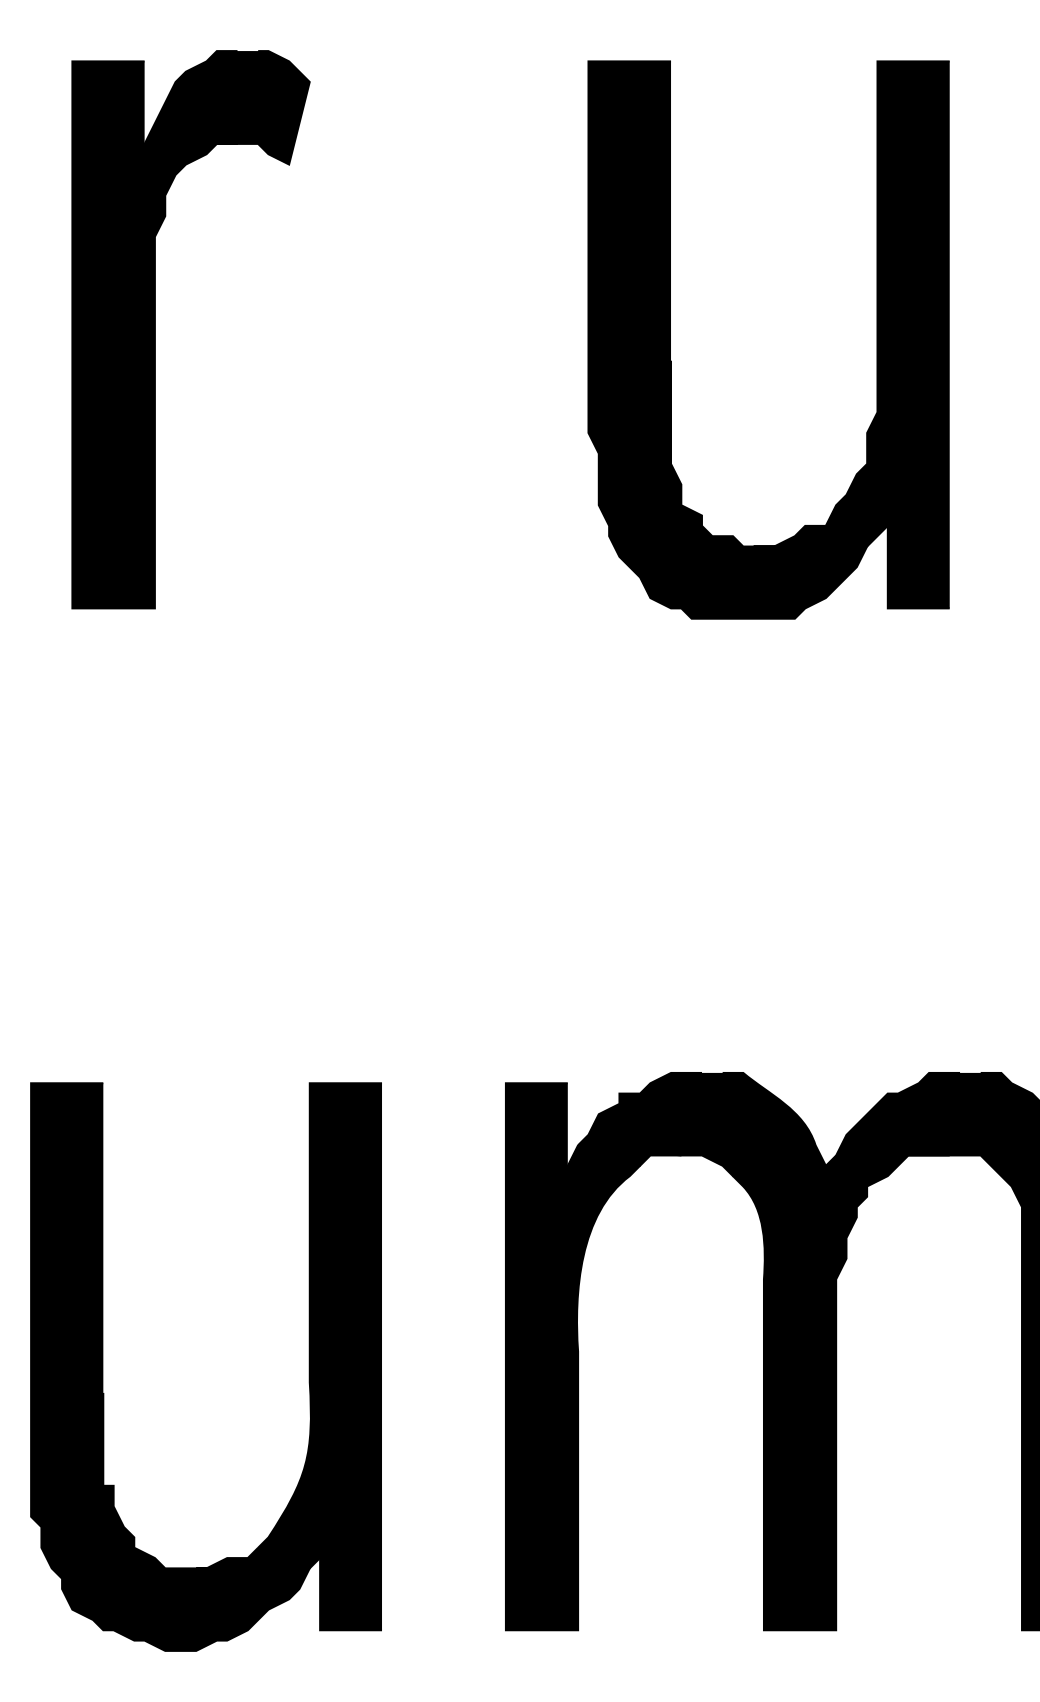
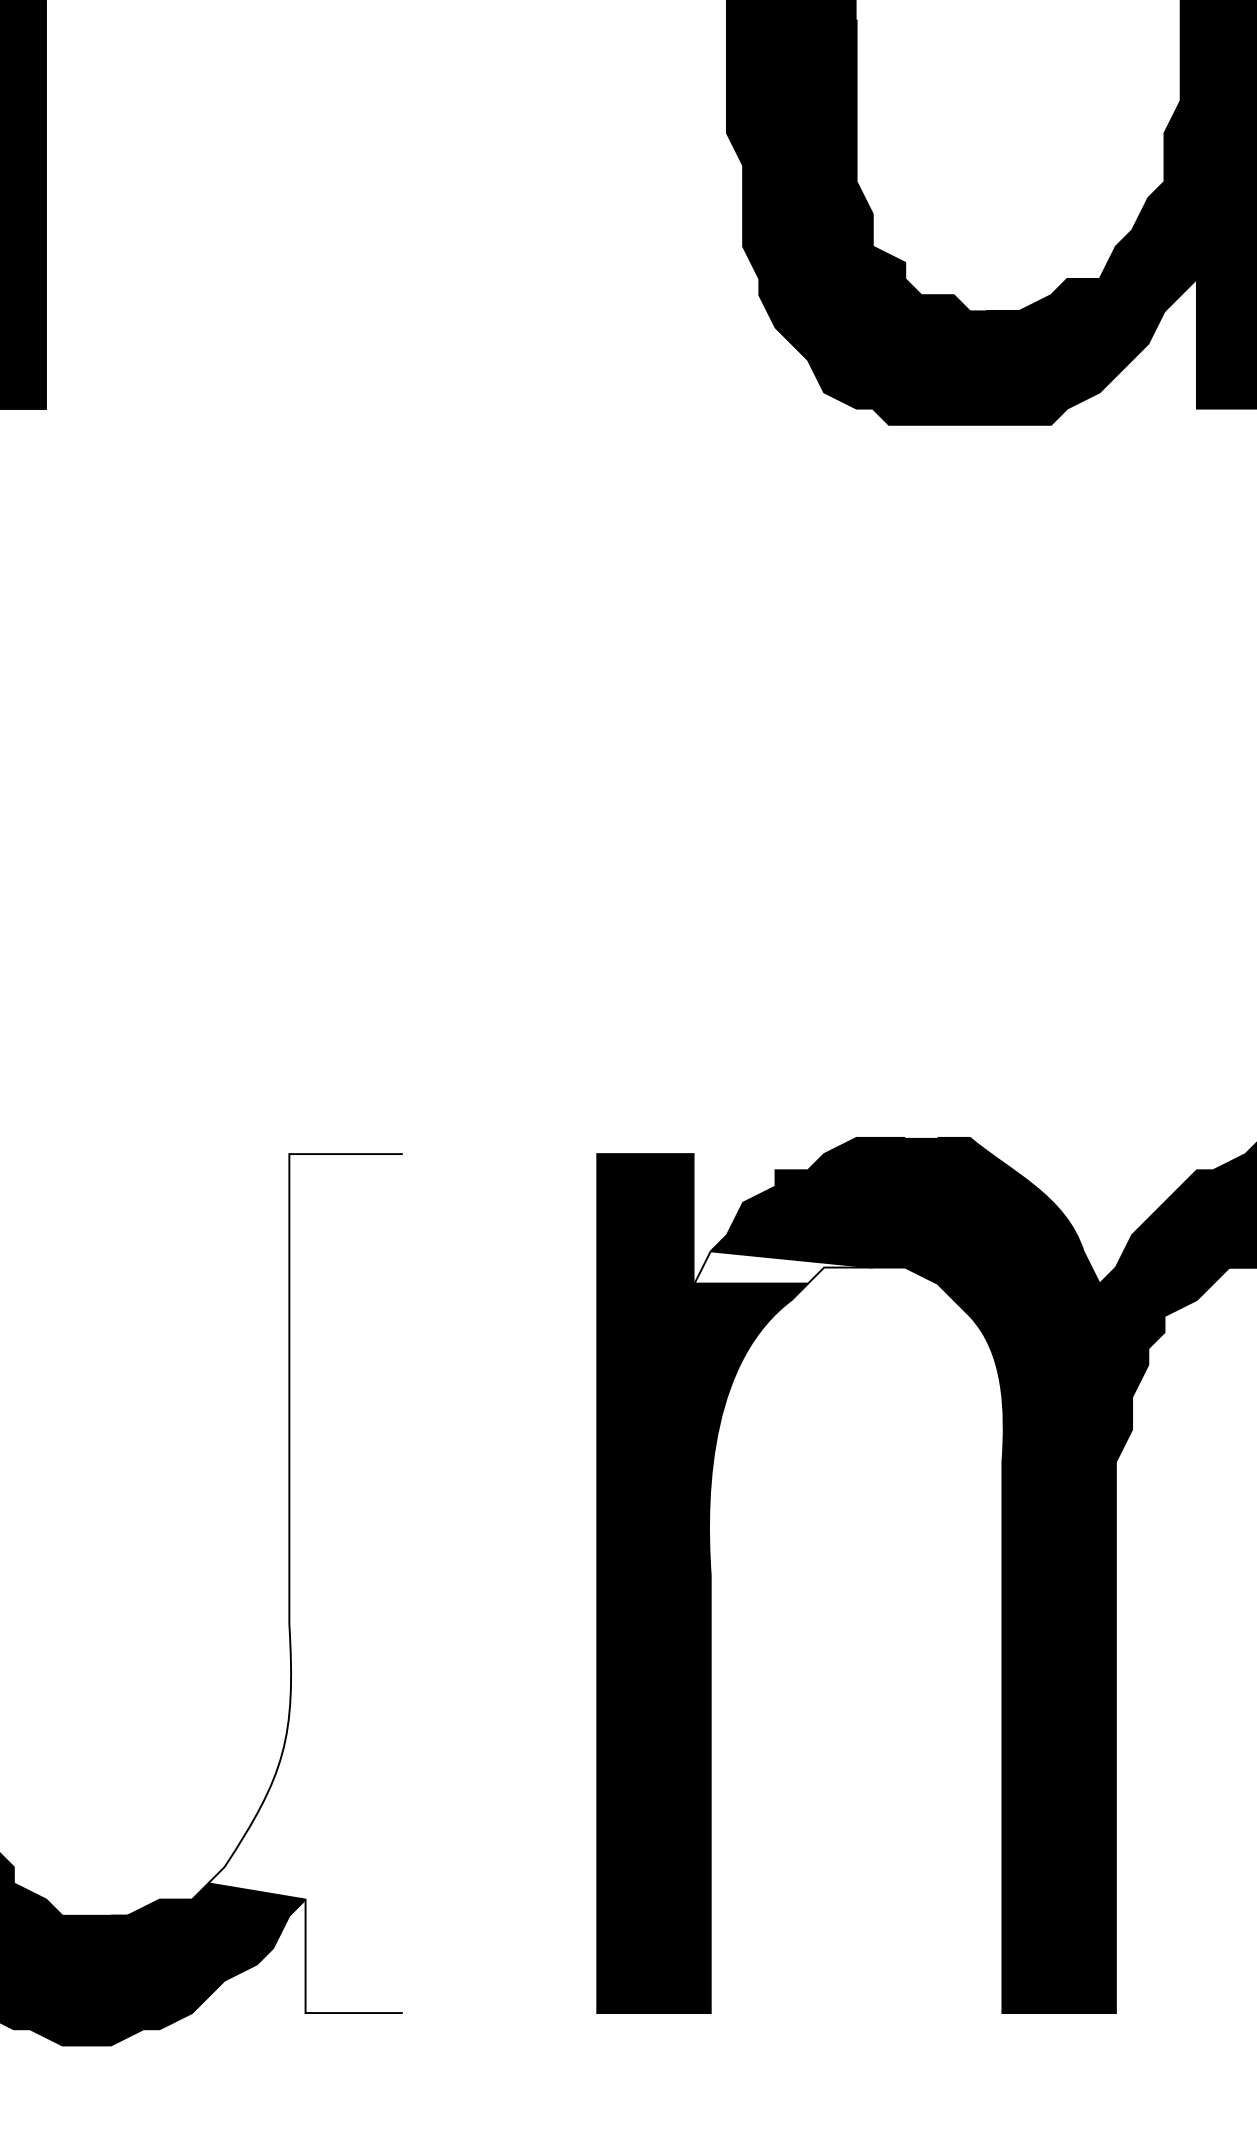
fill: (624, 1155) -> (783, 1267), removed
fill: (320, 1356) -> (306, 1583), removed

